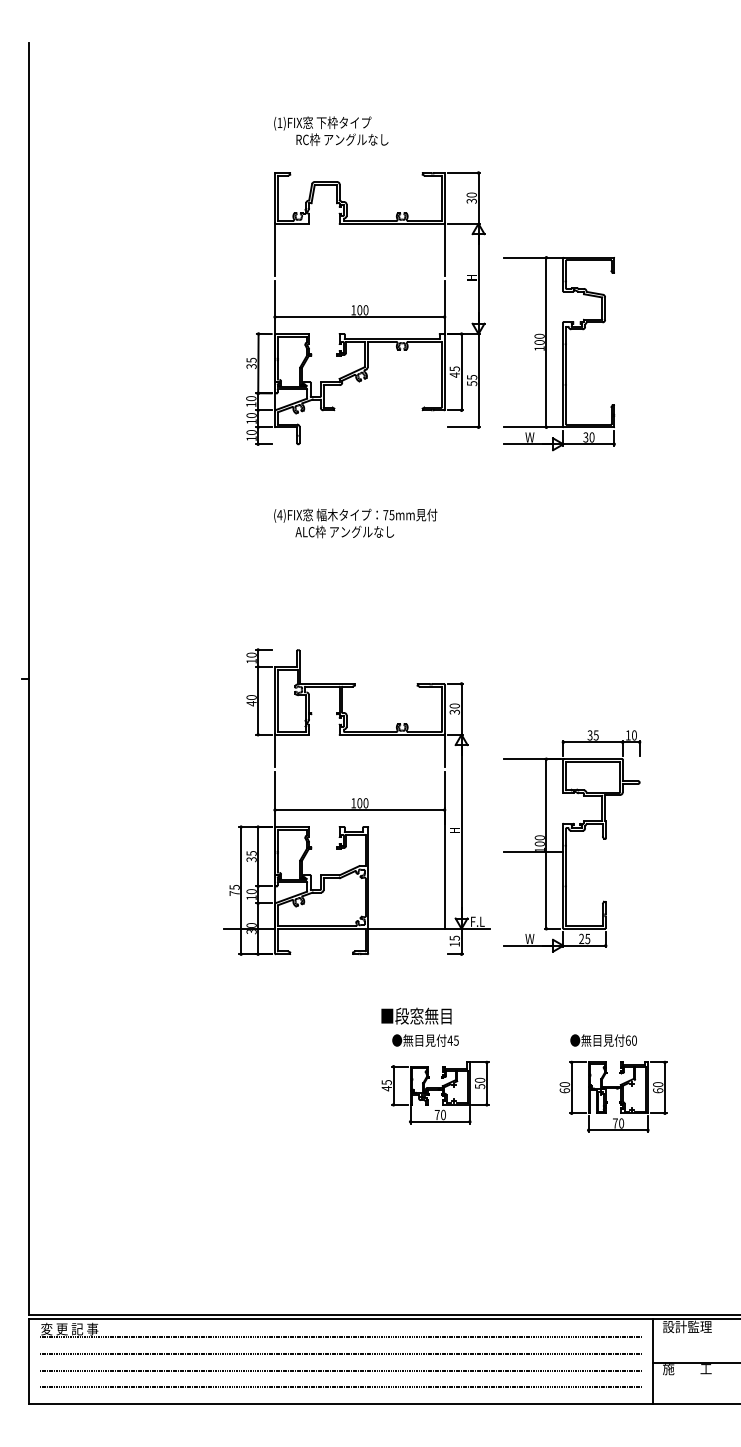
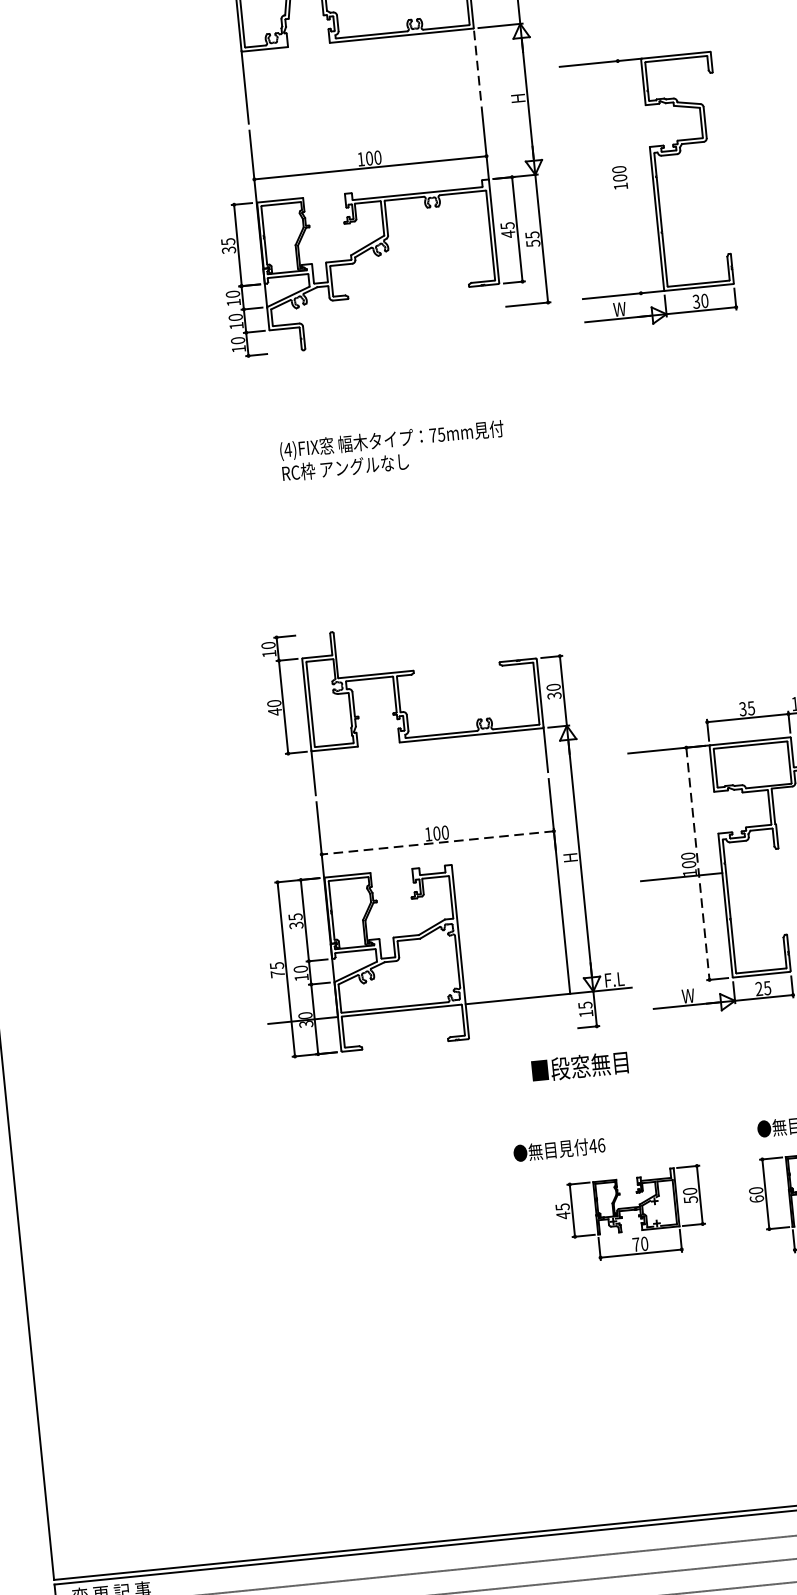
line: (444, 249) -> (477, 63), solid -> dashed
line: (546, 342) -> (629, 177), removed
text: (334, 531) -> (365, 464), ALC枠 アングルなし -> RC枠 アングルなし
line: (359, 810) -> (437, 843), solid -> dashed
line: (546, 844) -> (698, 864), solid -> dashed
text: (416, 1015) -> (579, 1065), moved
text: (455, 1040) -> (600, 1145), 45 -> 46
part: (435, 1092) -> (630, 1214), moved

